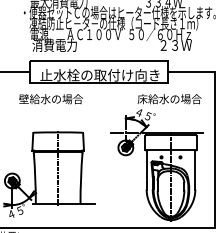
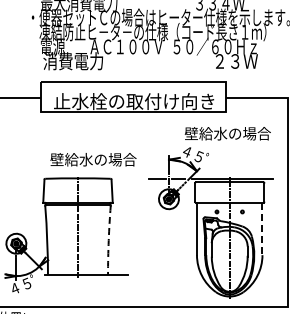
text: (51, 99) -> (93, 159), moved
text: (142, 99) -> (191, 133), 床給水の場合 -> 壁給水の場合
line: (195, 170) -> (262, 229), solid -> dashed
arc: (80, 178) -> (108, 240), solid -> dashed

